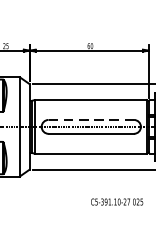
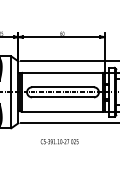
line: (91, 120) -> (63, 87), dashed -> solid
text: (116, 201) -> (59, 141), moved

